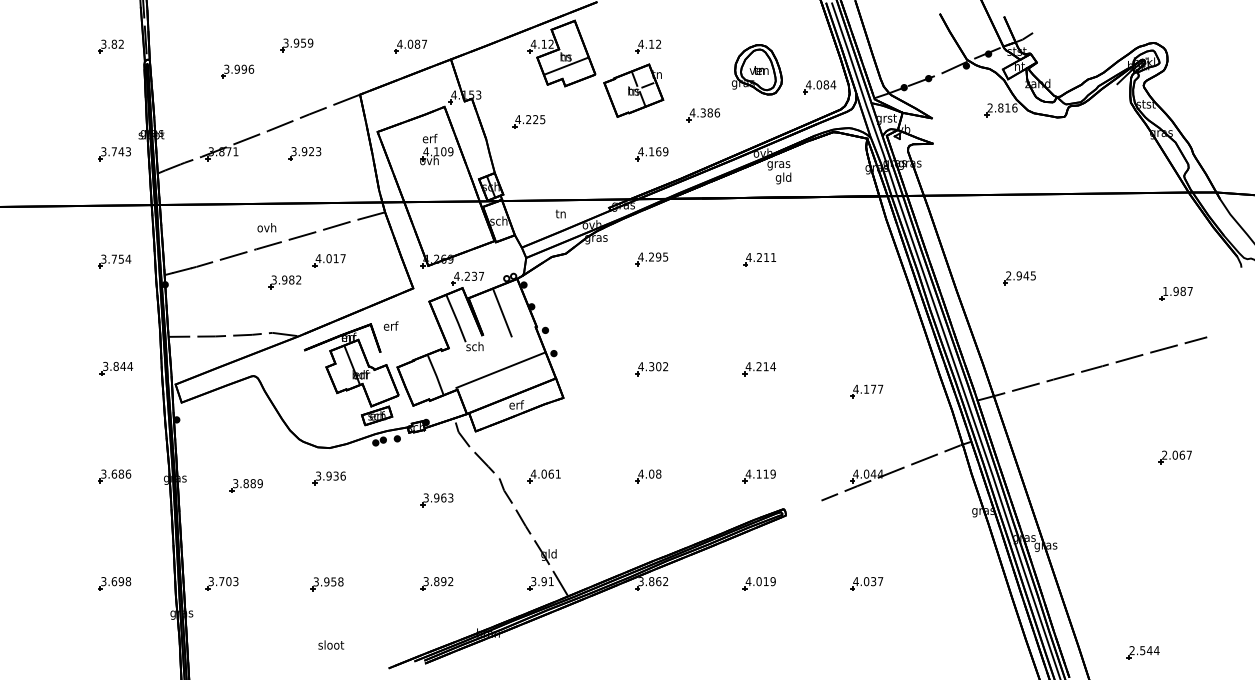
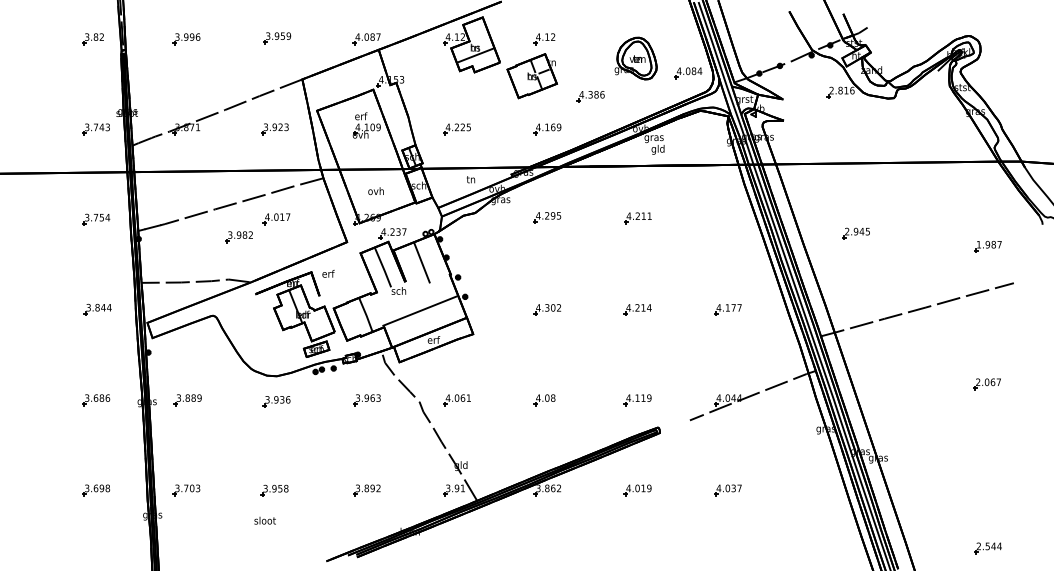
part: (297, 45) -> (277, 38), moved
part: (410, 47) -> (366, 39), moved
part: (237, 72) -> (186, 39), moved
part: (528, 122) -> (456, 129), moved
part: (304, 154) -> (274, 129), moved
text: (266, 228) -> (375, 191), moved
part: (866, 391) -> (727, 309), moved
part: (245, 486) -> (187, 400), moved
part: (436, 500) -> (366, 400), moved
text: (330, 644) -> (264, 520), moved
part: (1142, 653) -> (987, 548), moved

